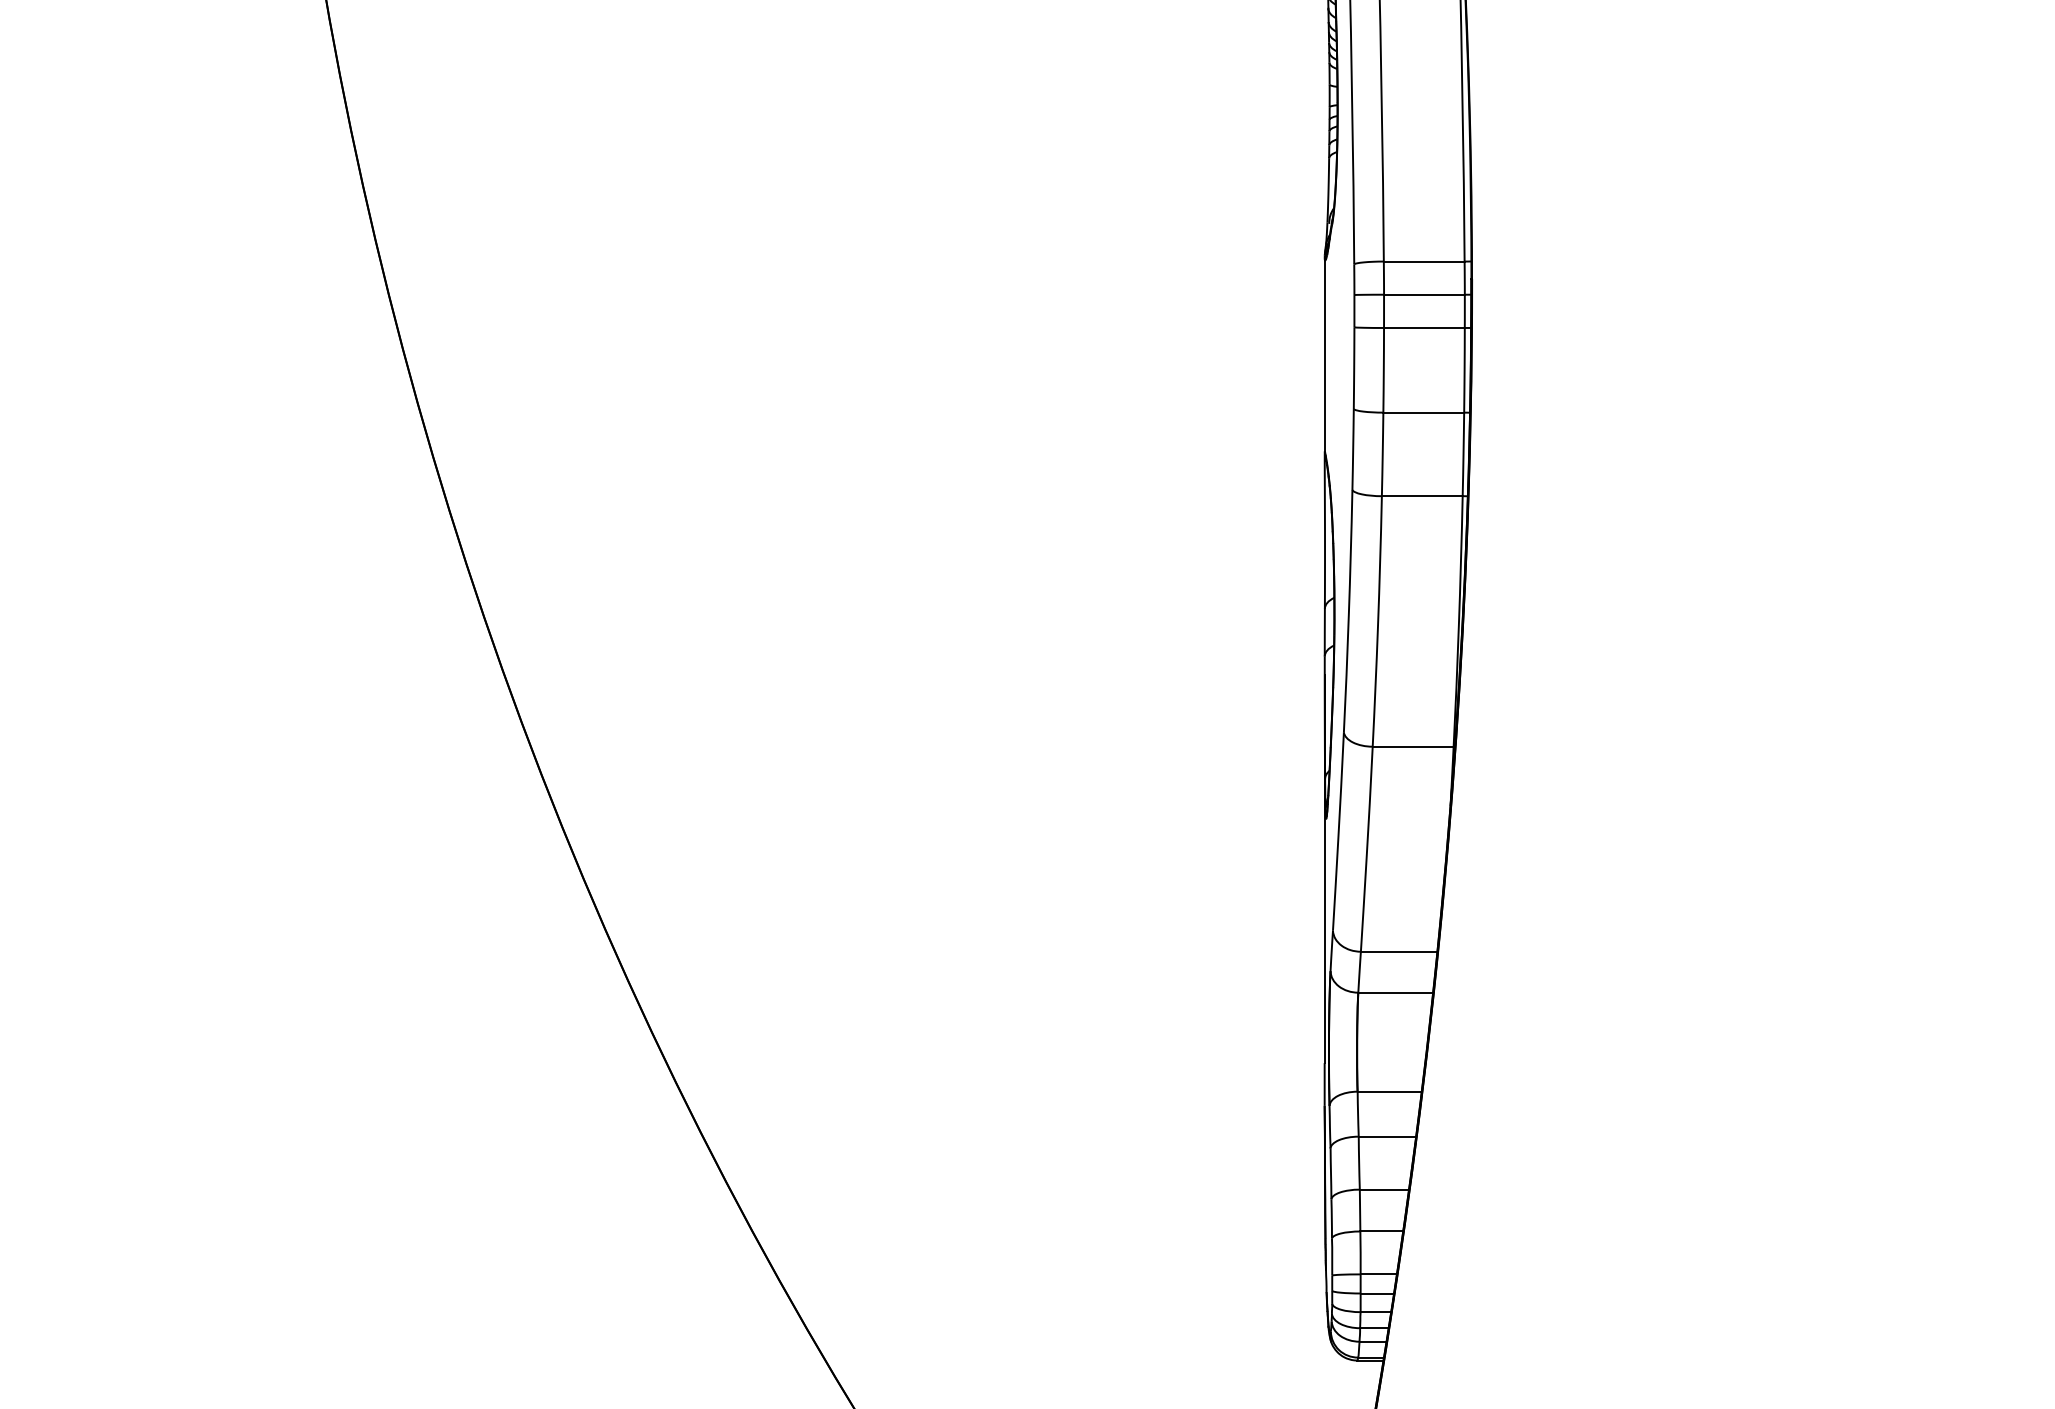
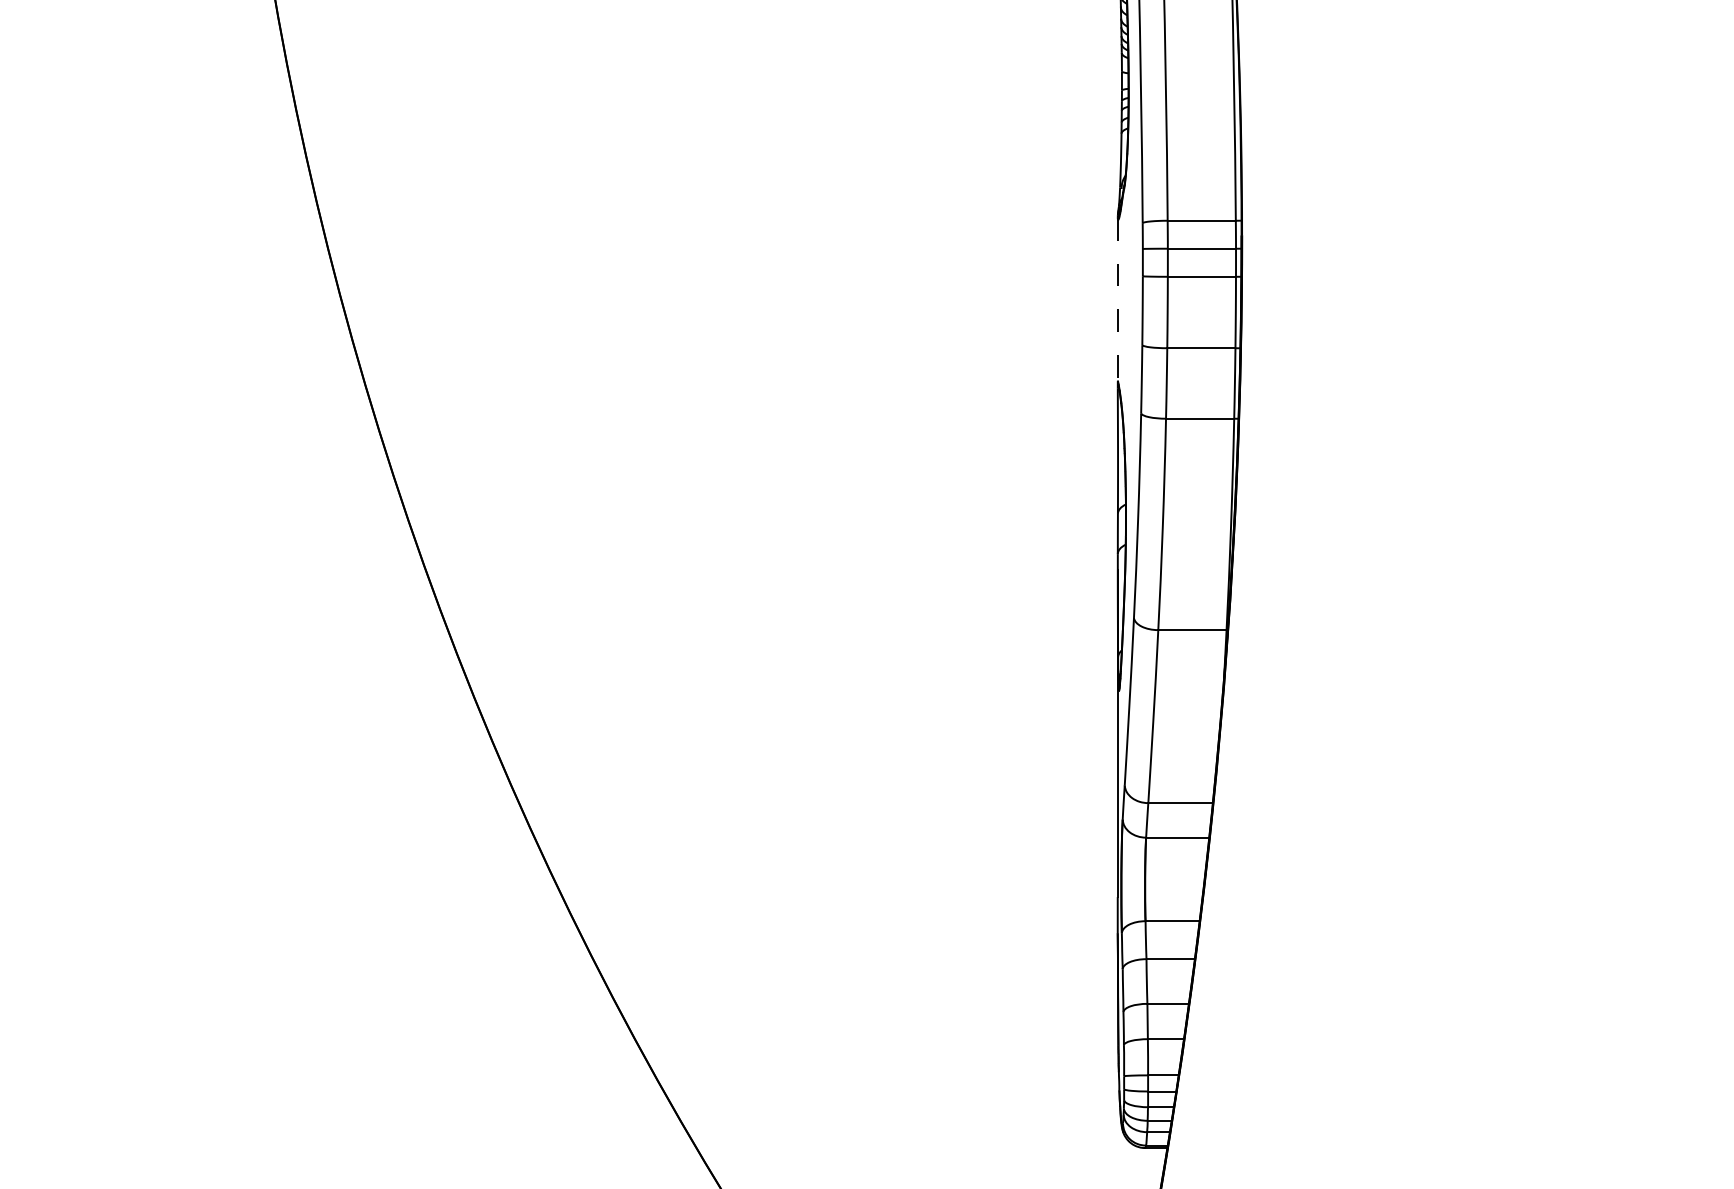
line: (1324, 359) -> (1117, 303), solid -> dashed

